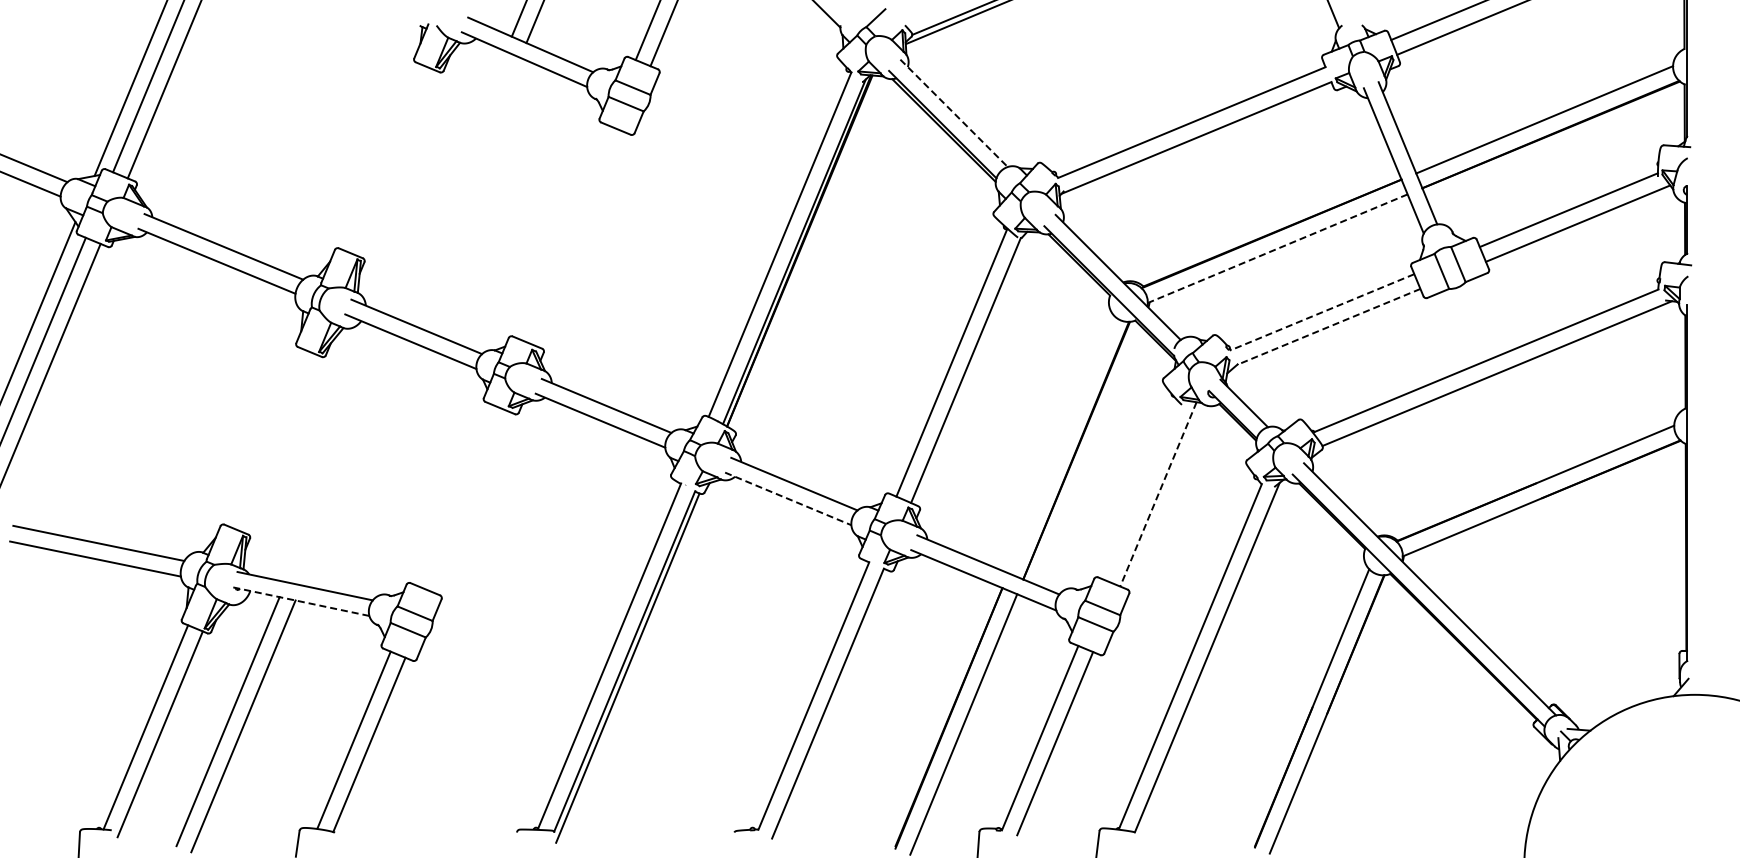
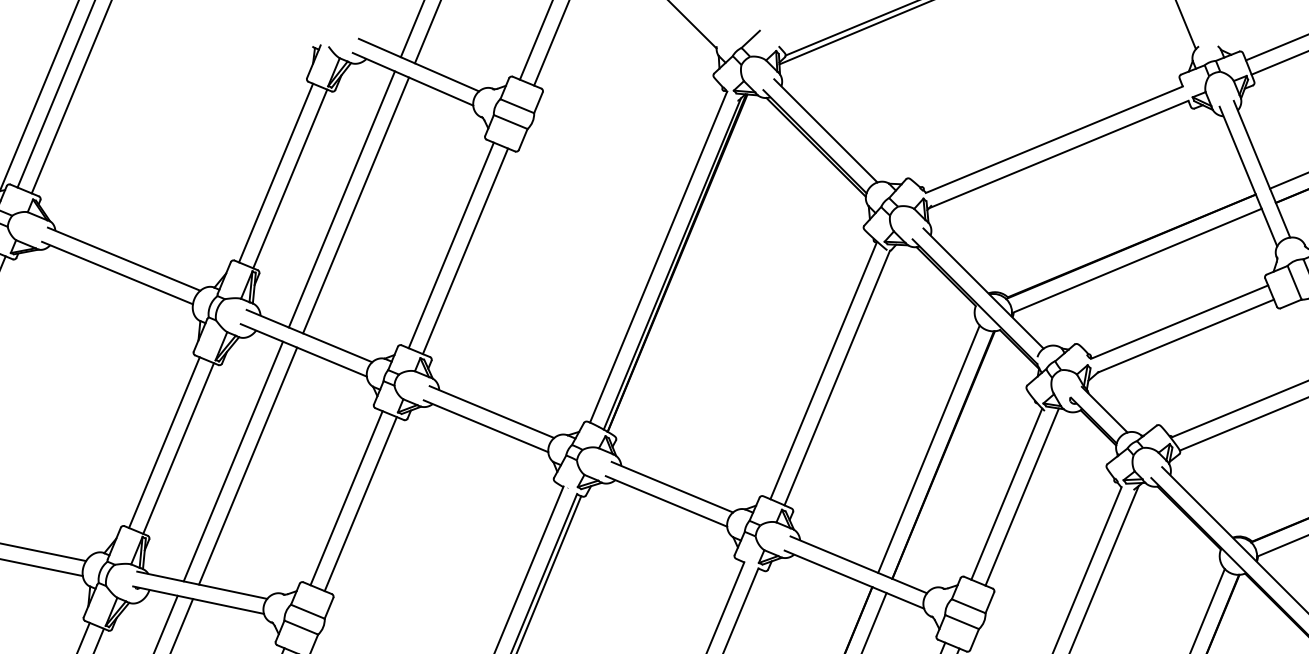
line: (954, 113) -> (826, 131), dashed -> solid
line: (381, 157) -> (275, 173), added
line: (396, 163) -> (290, 179), added
line: (450, 184) -> (341, 199), added
line: (465, 190) -> (356, 205), added
line: (564, 232) -> (451, 245), added
line: (578, 238) -> (464, 251), added
line: (1277, 248) -> (1136, 260), dashed -> solid
line: (1322, 312) -> (1179, 322), dashed -> solid
line: (1328, 327) -> (1185, 336), dashed -> solid
line: (265, 437) -> (164, 442), added
line: (280, 443) -> (178, 448), added
line: (1061, 444) -> (929, 449), added
line: (337, 457) -> (233, 461), added
line: (352, 461) -> (247, 465), added
line: (1142, 491) -> (1006, 494), added
line: (1158, 494) -> (1022, 497), dashed -> solid
line: (454, 495) -> (345, 498), added
line: (788, 499) -> (666, 501), dashed -> solid
line: (469, 501) -> (360, 503), added
line: (301, 601) -> (198, 600), dashed -> solid

